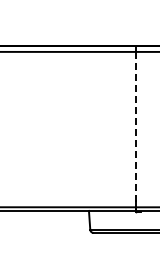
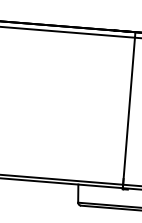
line: (136, 129) -> (129, 111), dashed -> solid

